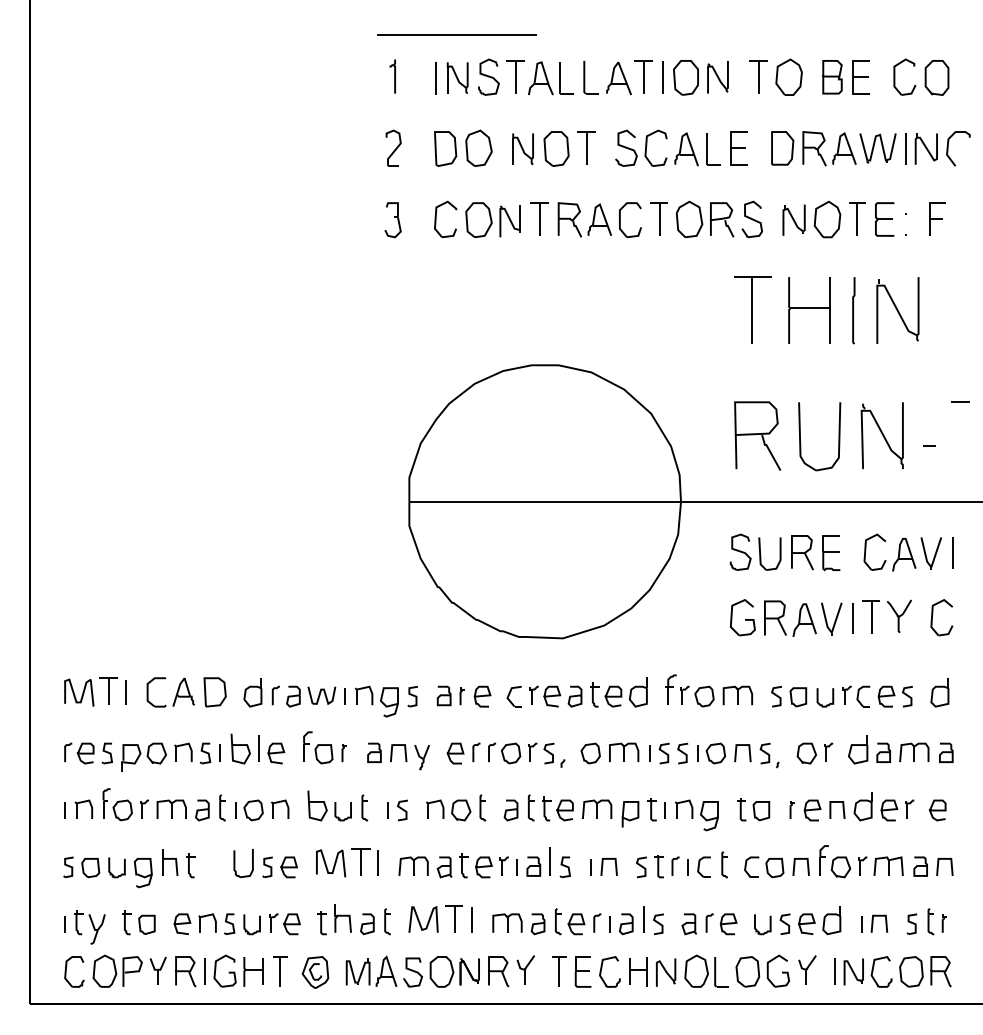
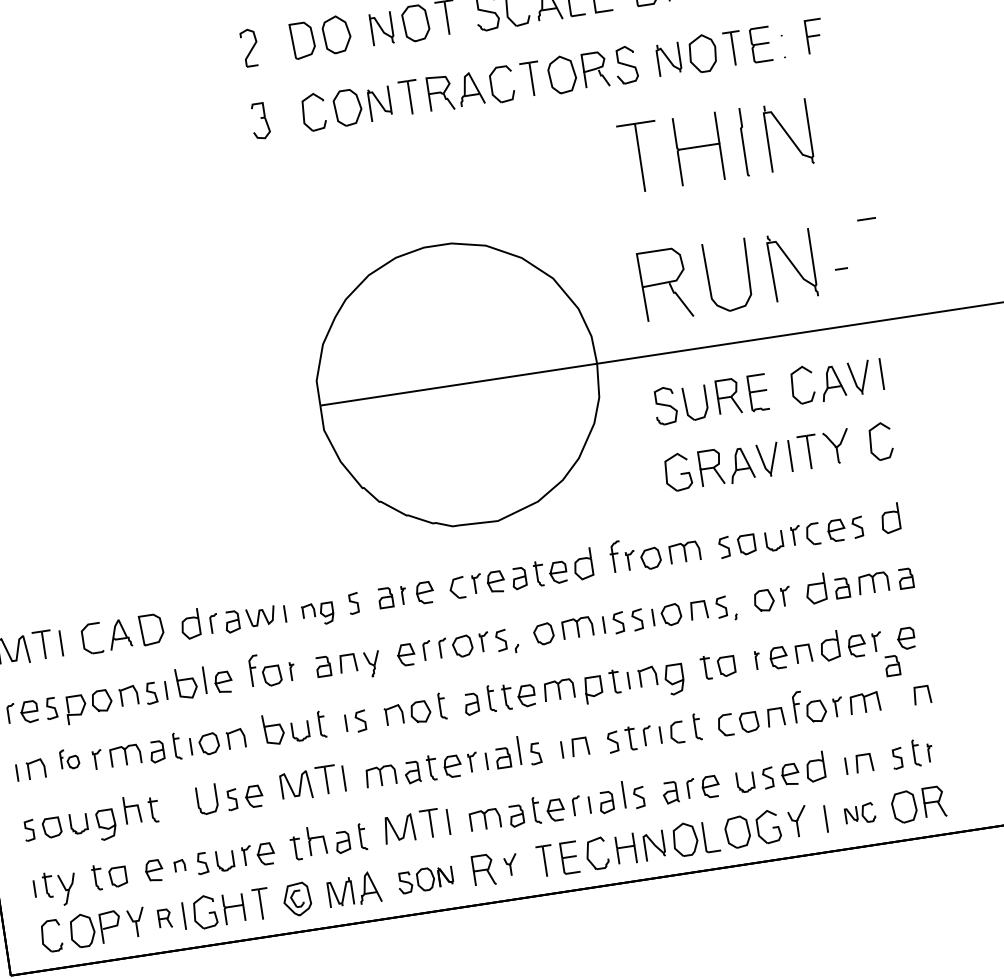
part: (376, 701) -> (317, 614), size x0.7
part: (117, 804) -> (69, 758), size x0.6
part: (920, 866) -> (892, 665), moved
part: (207, 922) -> (179, 865), size x0.6
part: (525, 969) -> (510, 864), size x0.7
part: (185, 971) -> (164, 918), size x0.6
part: (441, 971) -> (425, 879), size x0.7
part: (867, 971) -> (859, 813), size x0.6

